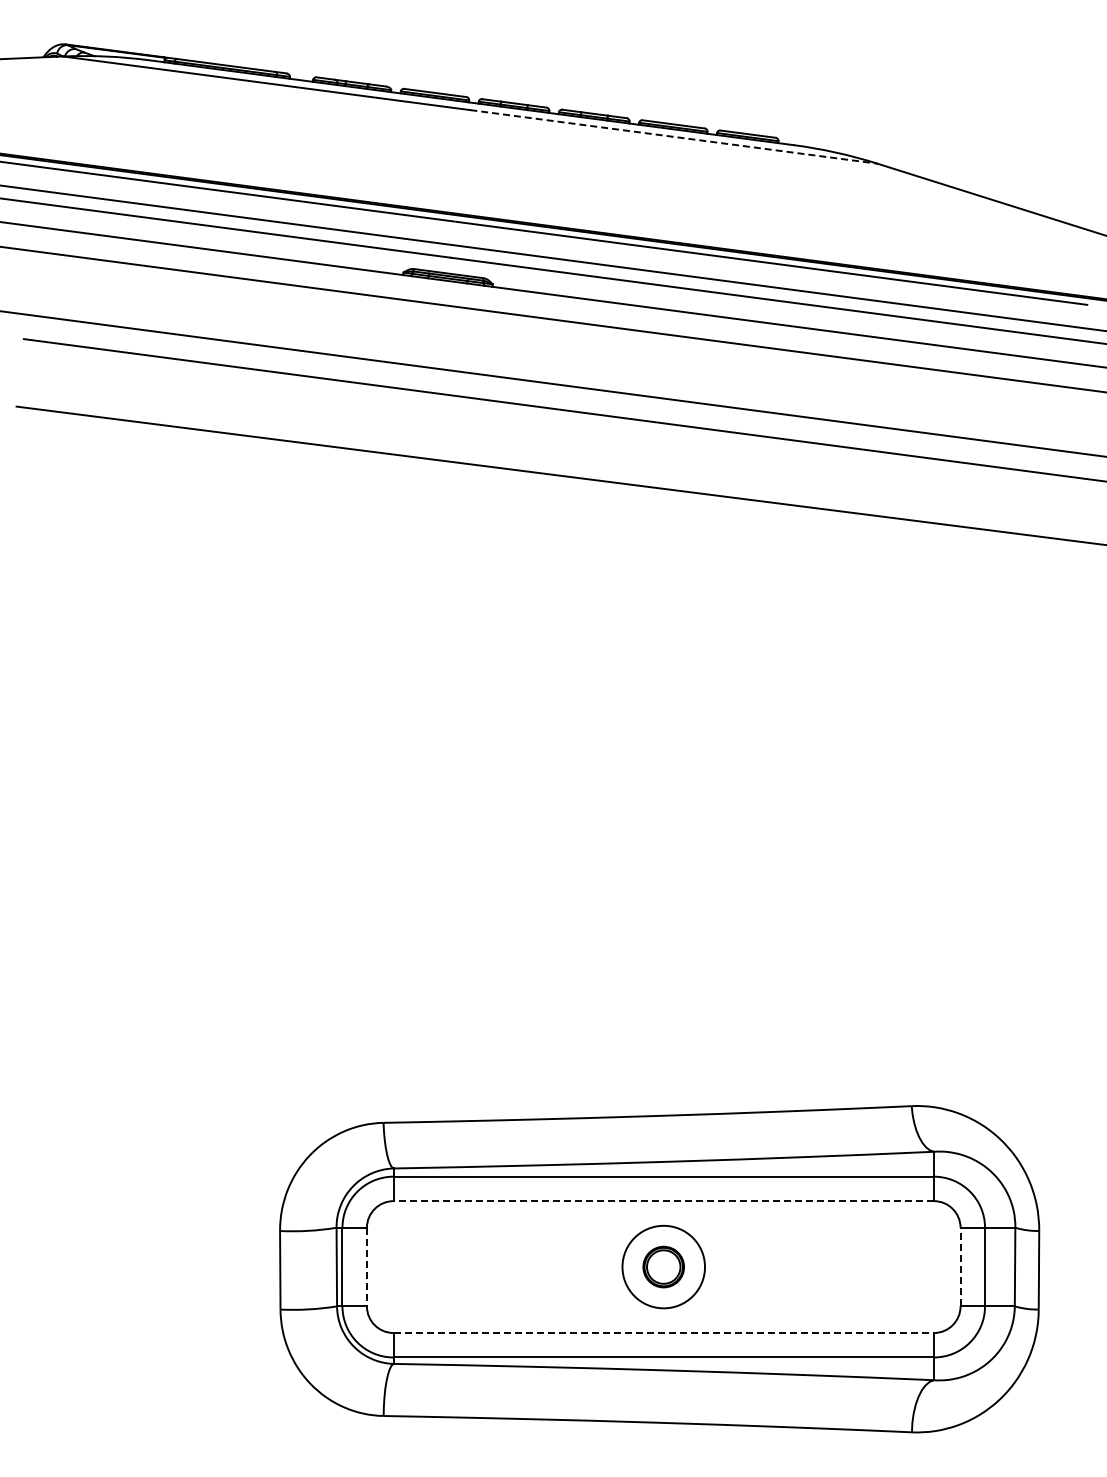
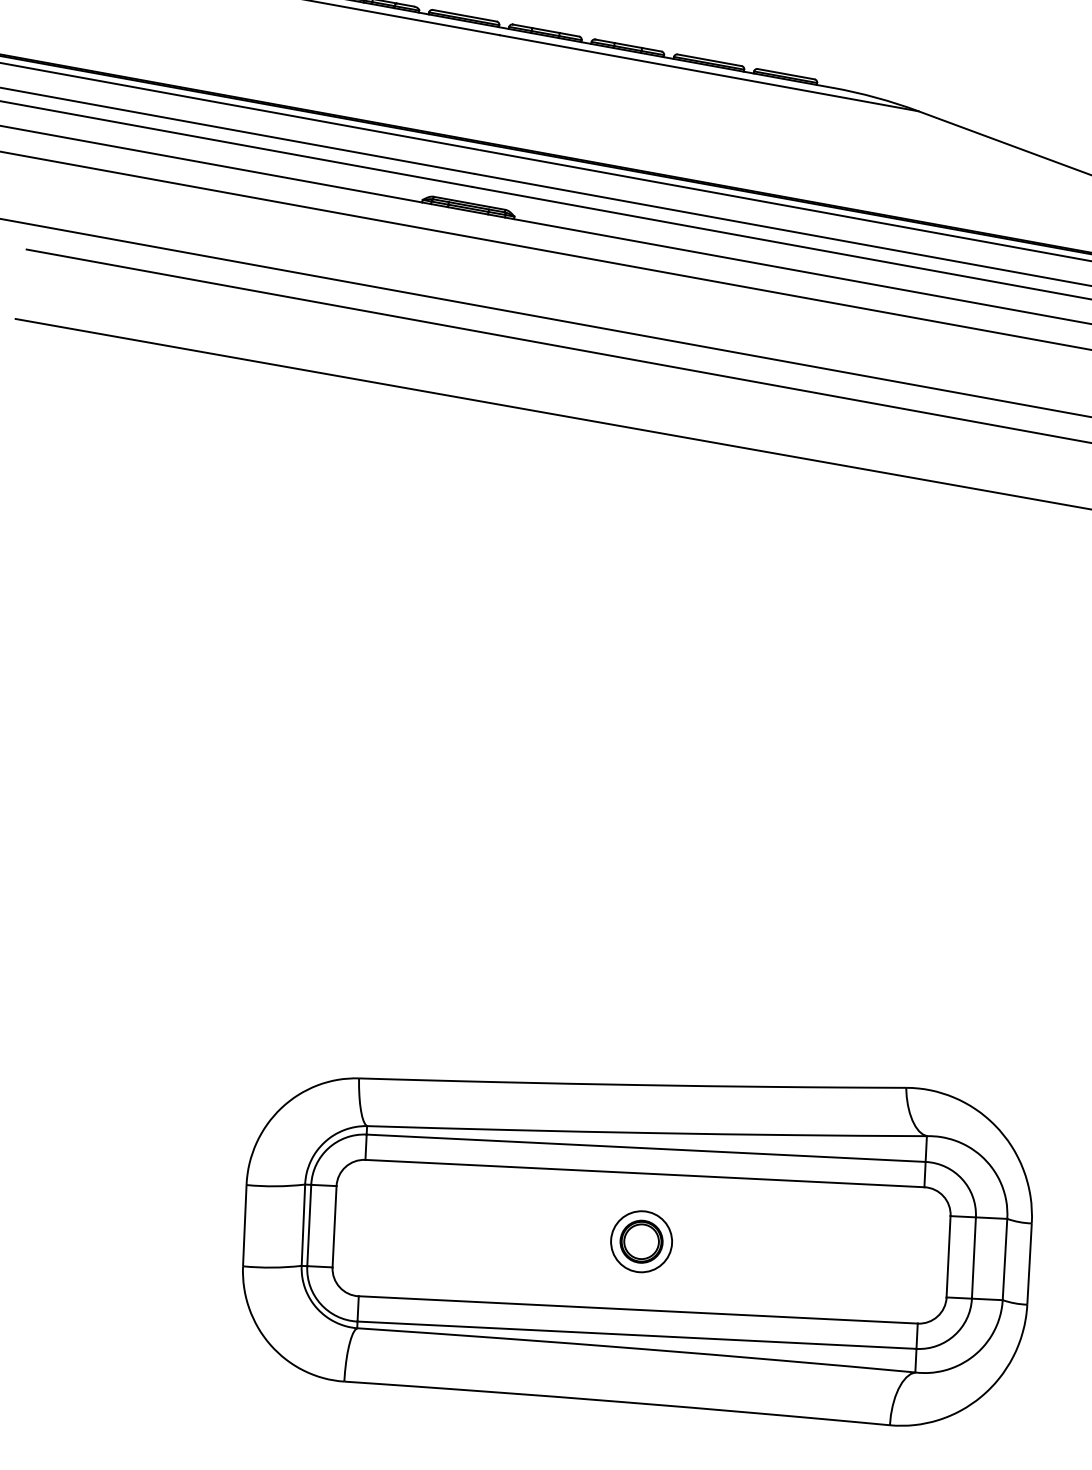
line: (674, 136) -> (709, 72), dashed -> solid
line: (663, 1201) -> (644, 1173), dashed -> solid
circle: (663, 1266) -> (641, 1241), size x0.71
line: (960, 1266) -> (948, 1256), dashed -> solid
line: (366, 1267) -> (334, 1227), dashed -> solid
line: (664, 1332) -> (639, 1309), dashed -> solid

